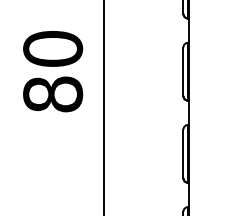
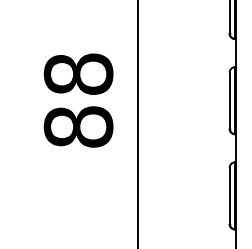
text: (52, 48) -> (77, 73), 80 -> 88

